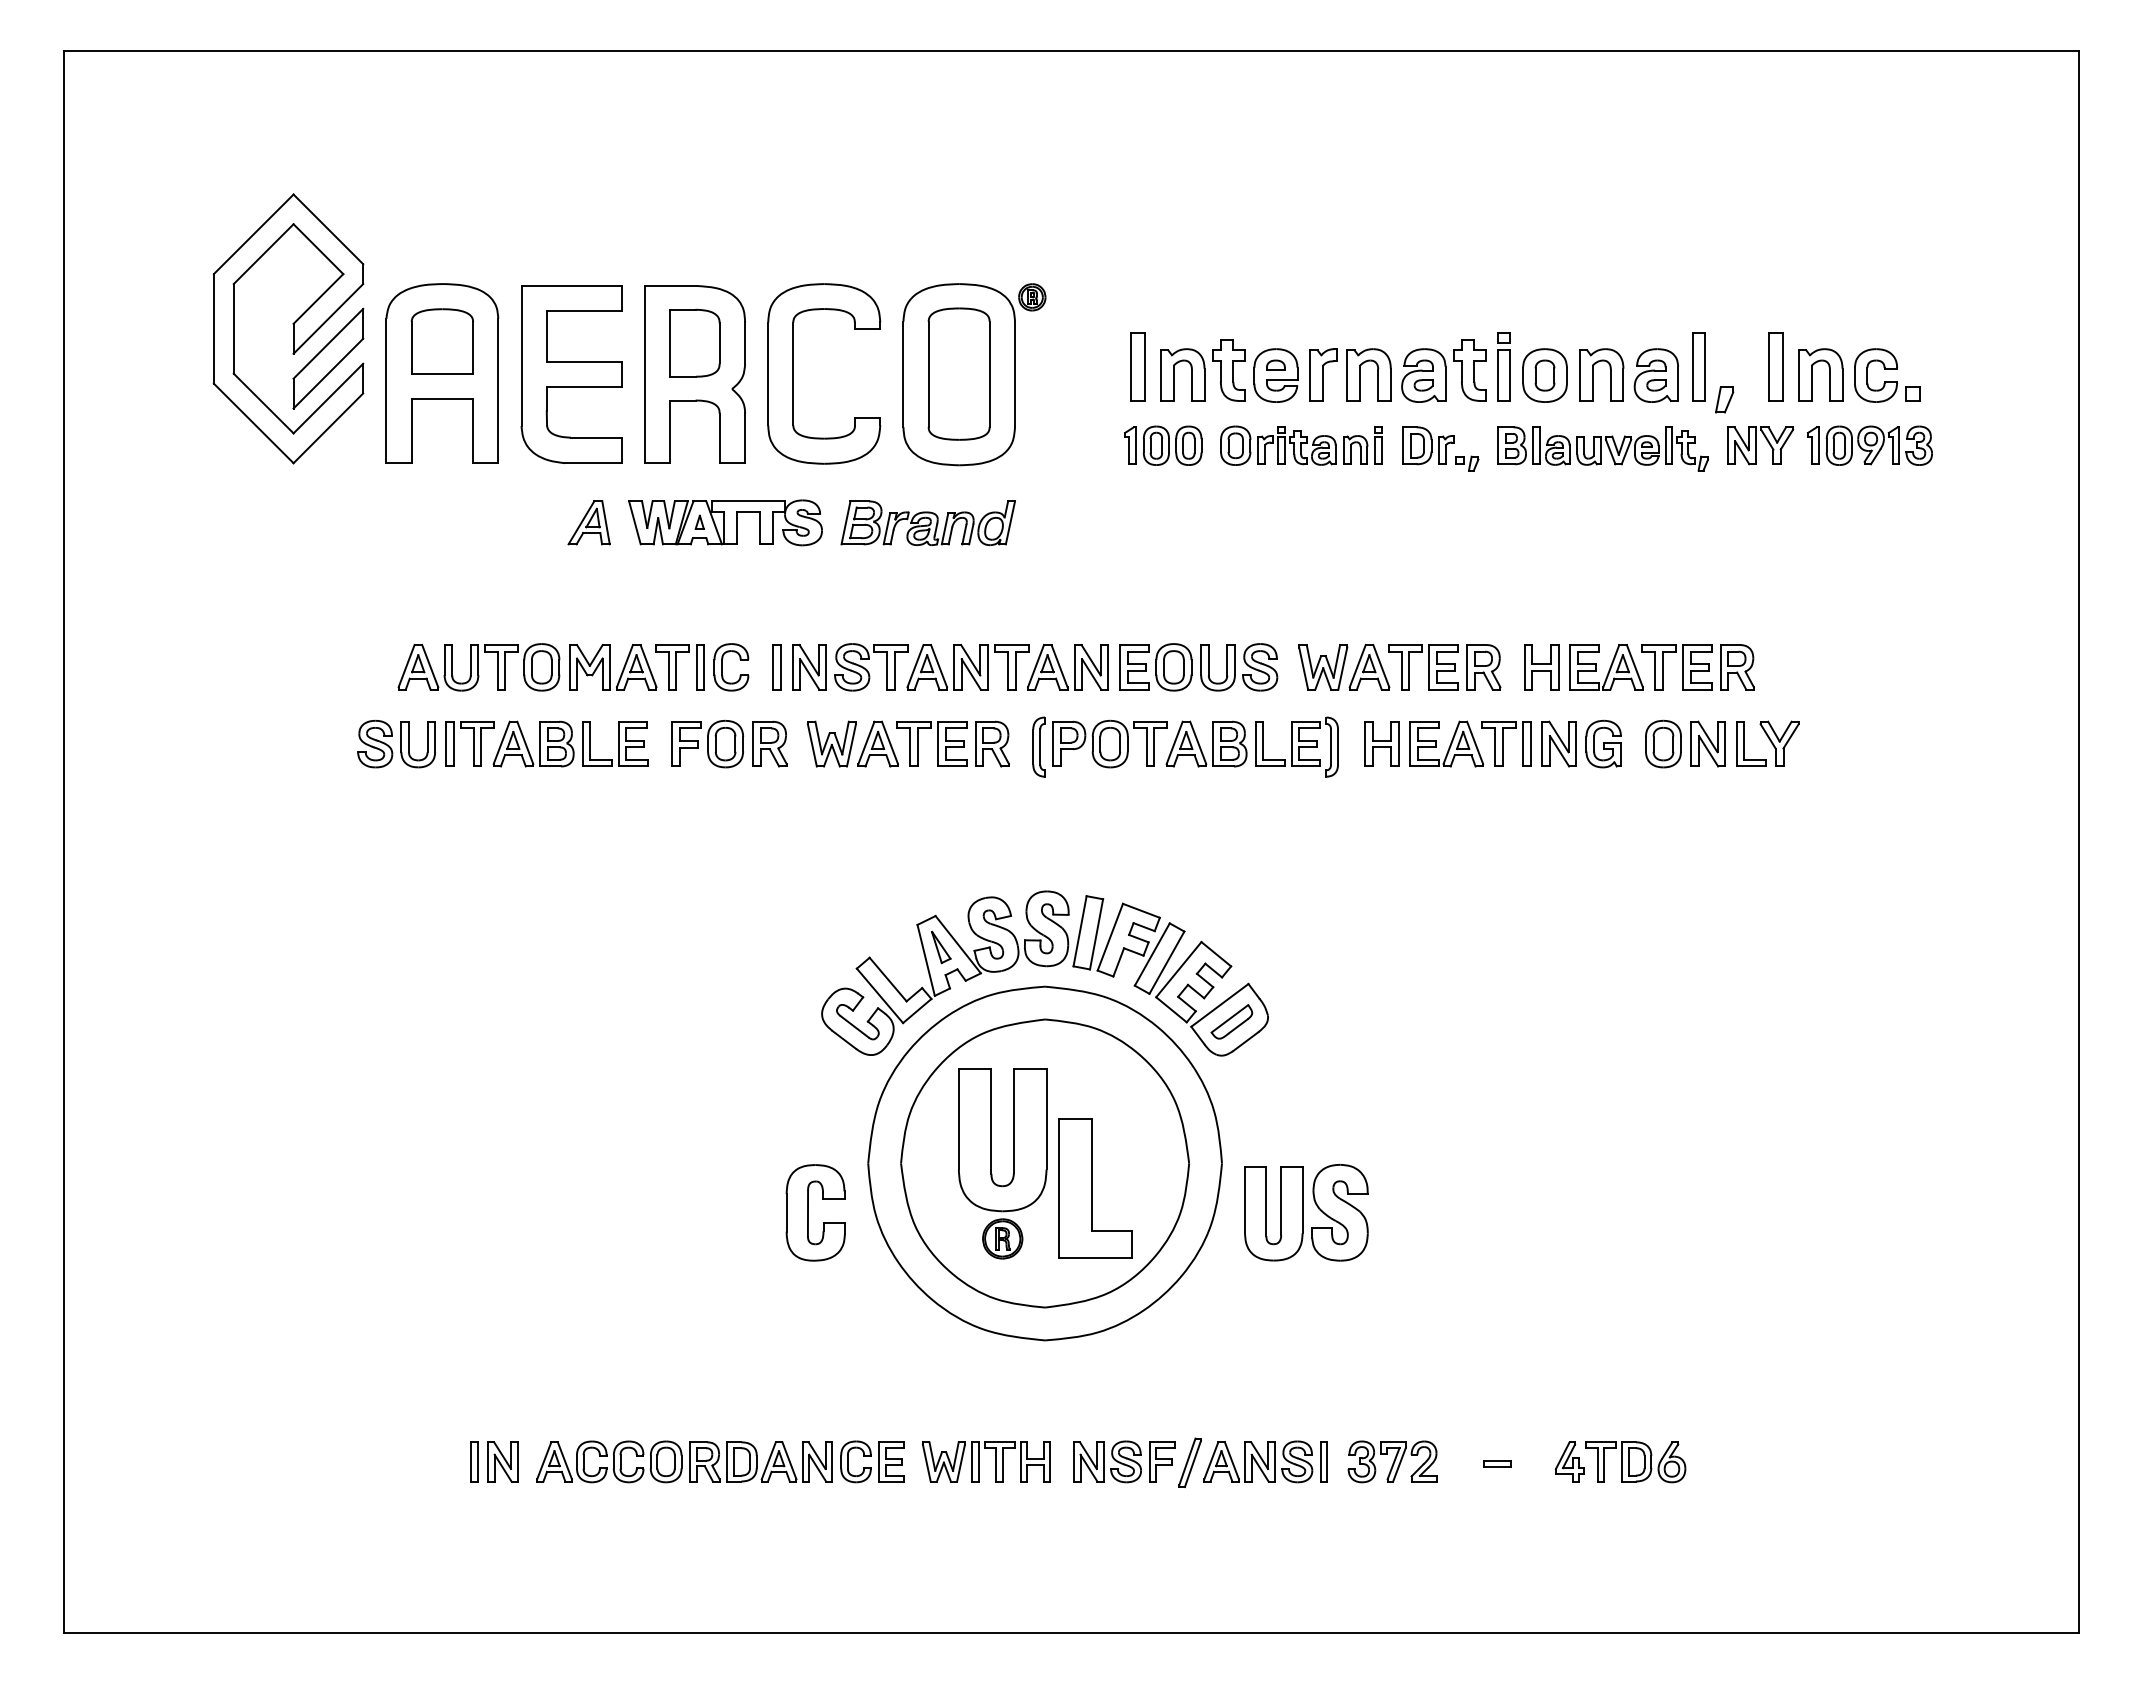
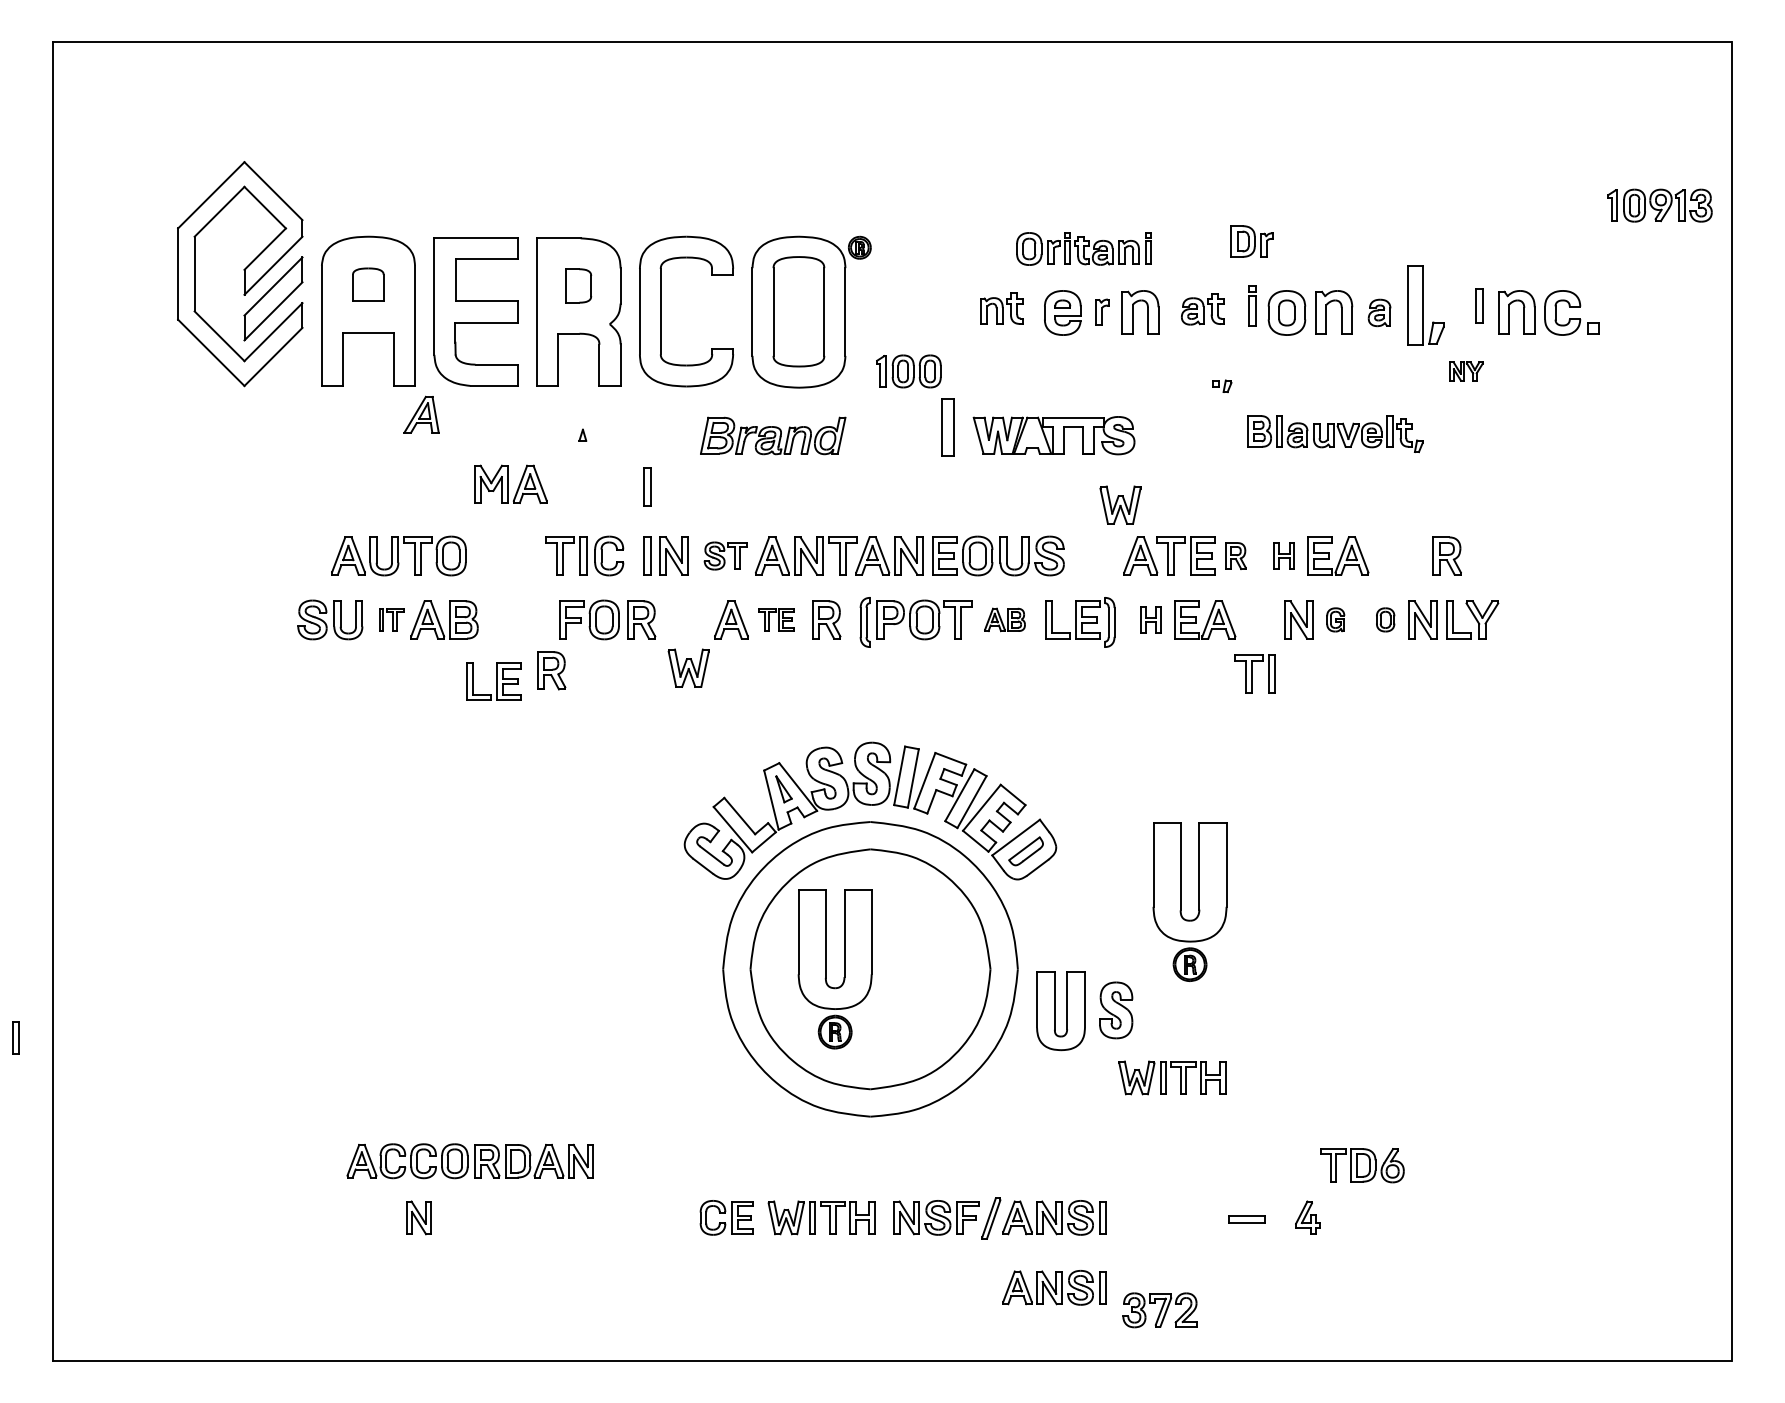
part: (441, 341) -> (367, 284), size x0.6
part: (694, 342) -> (578, 285), size x0.6
part: (1137, 366) -> (947, 427), moved
part: (1503, 366) -> (1252, 305), size x0.7
part: (1698, 366) -> (1414, 305), size x1.4
part: (1775, 366) -> (1478, 305), size x0.6
part: (1202, 370) -> (1001, 308), size x0.6
part: (1443, 370) -> (1202, 308), size x0.6
part: (1323, 374) -> (1102, 312), size x0.6
part: (1655, 375) -> (1378, 312), size x0.6
part: (1163, 445) -> (909, 371), moved
part: (1301, 445) -> (1084, 248), moved
part: (1428, 445) -> (1252, 241), moved
part: (1760, 445) -> (1466, 371), size x0.6
part: (1869, 445) -> (1659, 205), moved
part: (1603, 448) -> (1335, 433), moved
part: (588, 522) -> (421, 414), moved
part: (725, 522) -> (1054, 435), moved
part: (776, 584) -> (646, 487), added
part: (613, 667) -> (510, 484), moved
part: (871, 667) -> (725, 556), size x0.7
part: (1323, 667) -> (1120, 505), moved
part: (1483, 667) -> (1235, 556), size x0.7
part: (1541, 667) -> (1284, 556), size x0.7
part: (1676, 667) -> (1396, 556), removed
part: (469, 743) -> (391, 619), size x0.6
part: (615, 743) -> (494, 681), moved
part: (831, 743) -> (688, 667), moved
part: (931, 743) -> (775, 619), size x0.6
part: (1206, 743) -> (1004, 619), size x0.6
part: (1381, 743) -> (1150, 619), size x0.7
part: (1506, 743) -> (1254, 673), moved
part: (1603, 743) -> (1335, 619), size x0.6
part: (1663, 743) -> (1385, 619), size x0.6
part: (661, 804) -> (550, 670), added
part: (1417, 1082) -> (1180, 901), added
part: (1095, 1188) -> (912, 990), removed
part: (808, 1212) -> (673, 1010), removed
part: (1339, 1212) -> (1115, 1010), size x0.7
part: (1400, 1293) -> (1166, 1077), added
part: (474, 1461) -> (16, 1037), moved
part: (684, 1461) -> (470, 1160), moved
part: (1392, 1461) -> (1159, 1310), moved
part: (1635, 1462) -> (1362, 1165), moved
part: (1497, 1463) -> (1247, 1219), size x1.6
part: (1265, 1545) -> (1054, 1287), added

